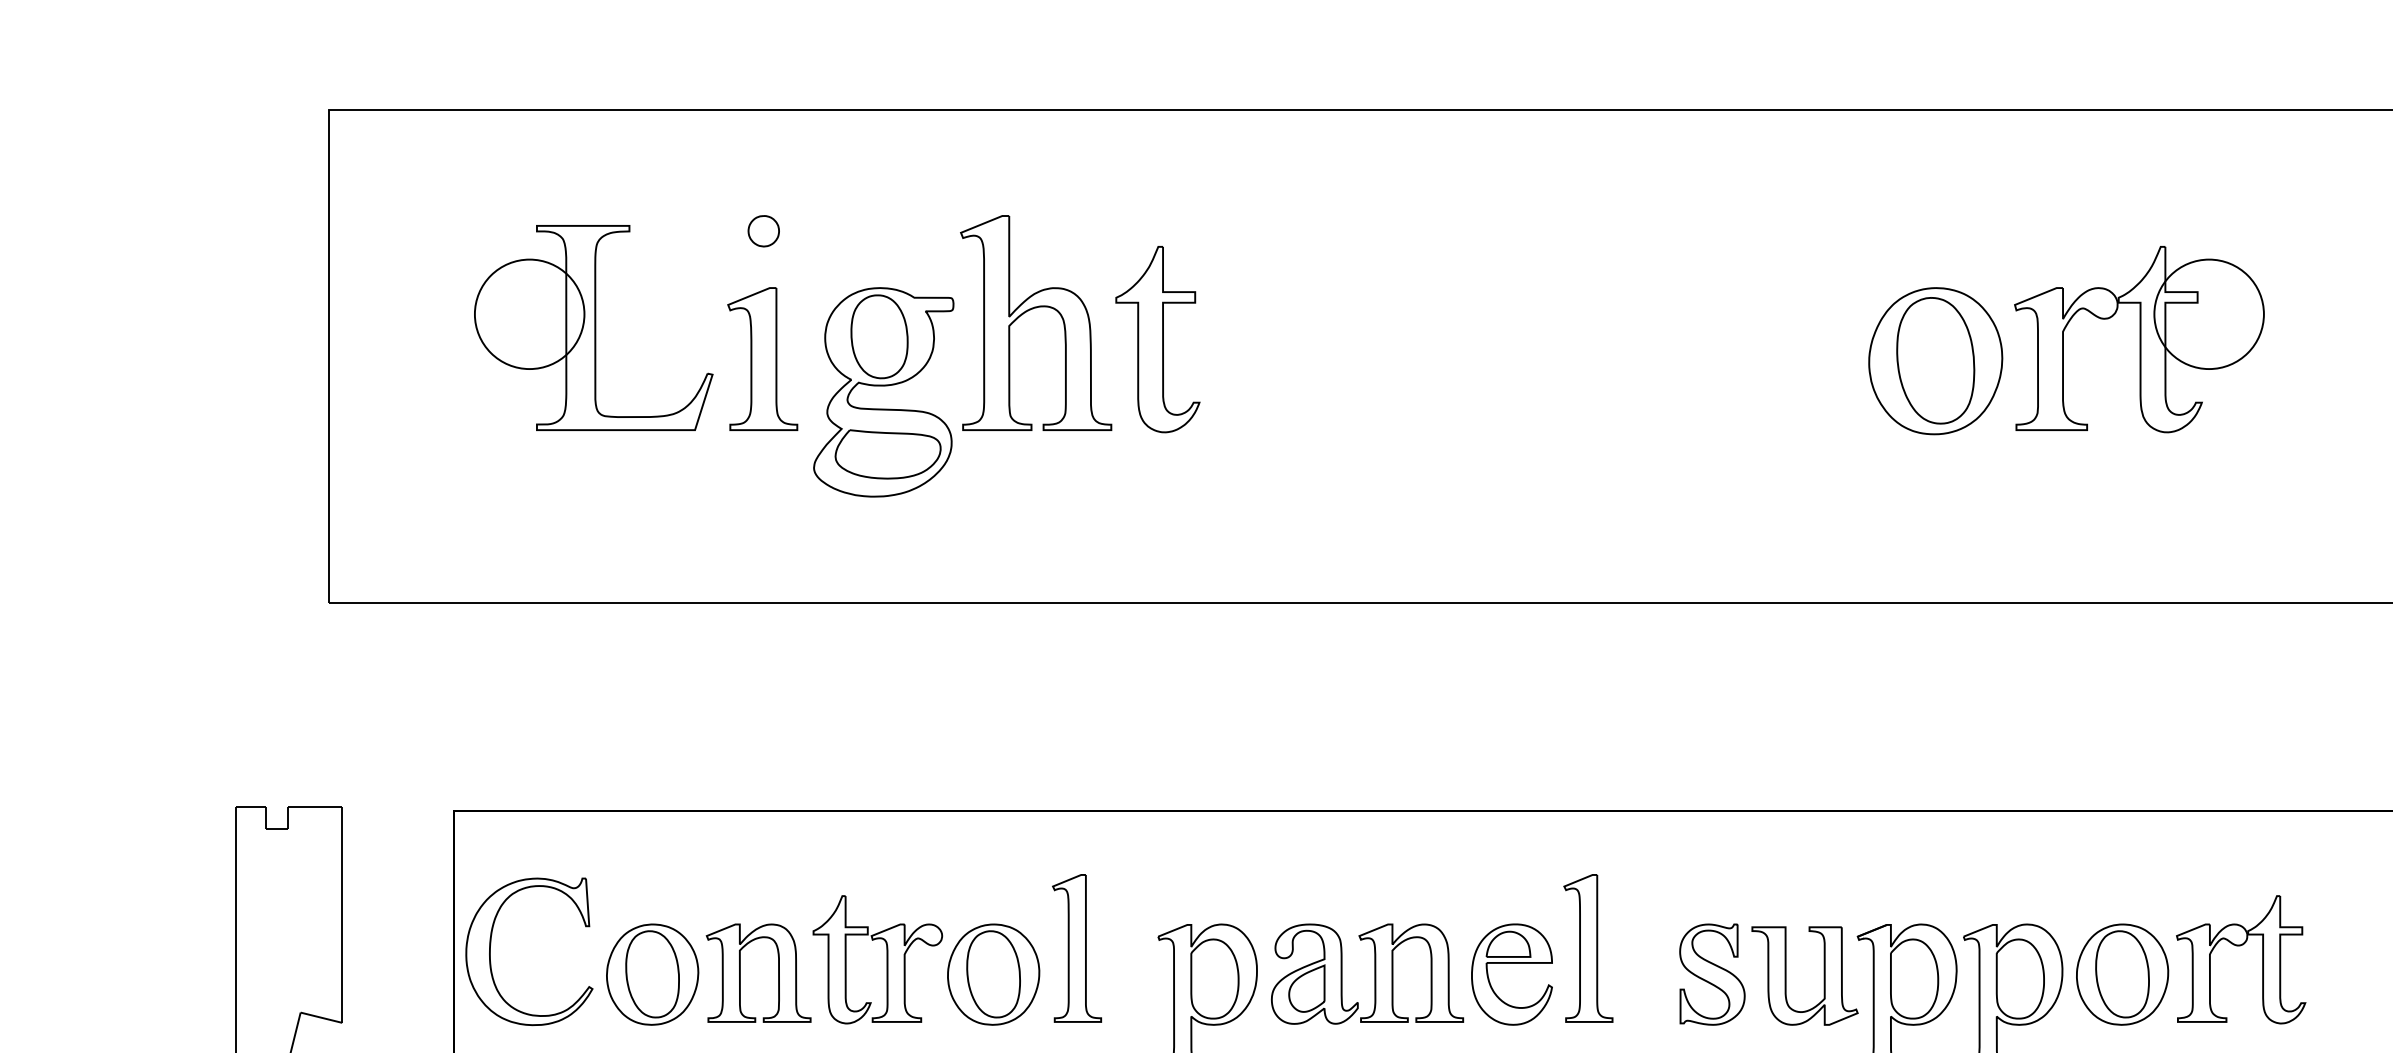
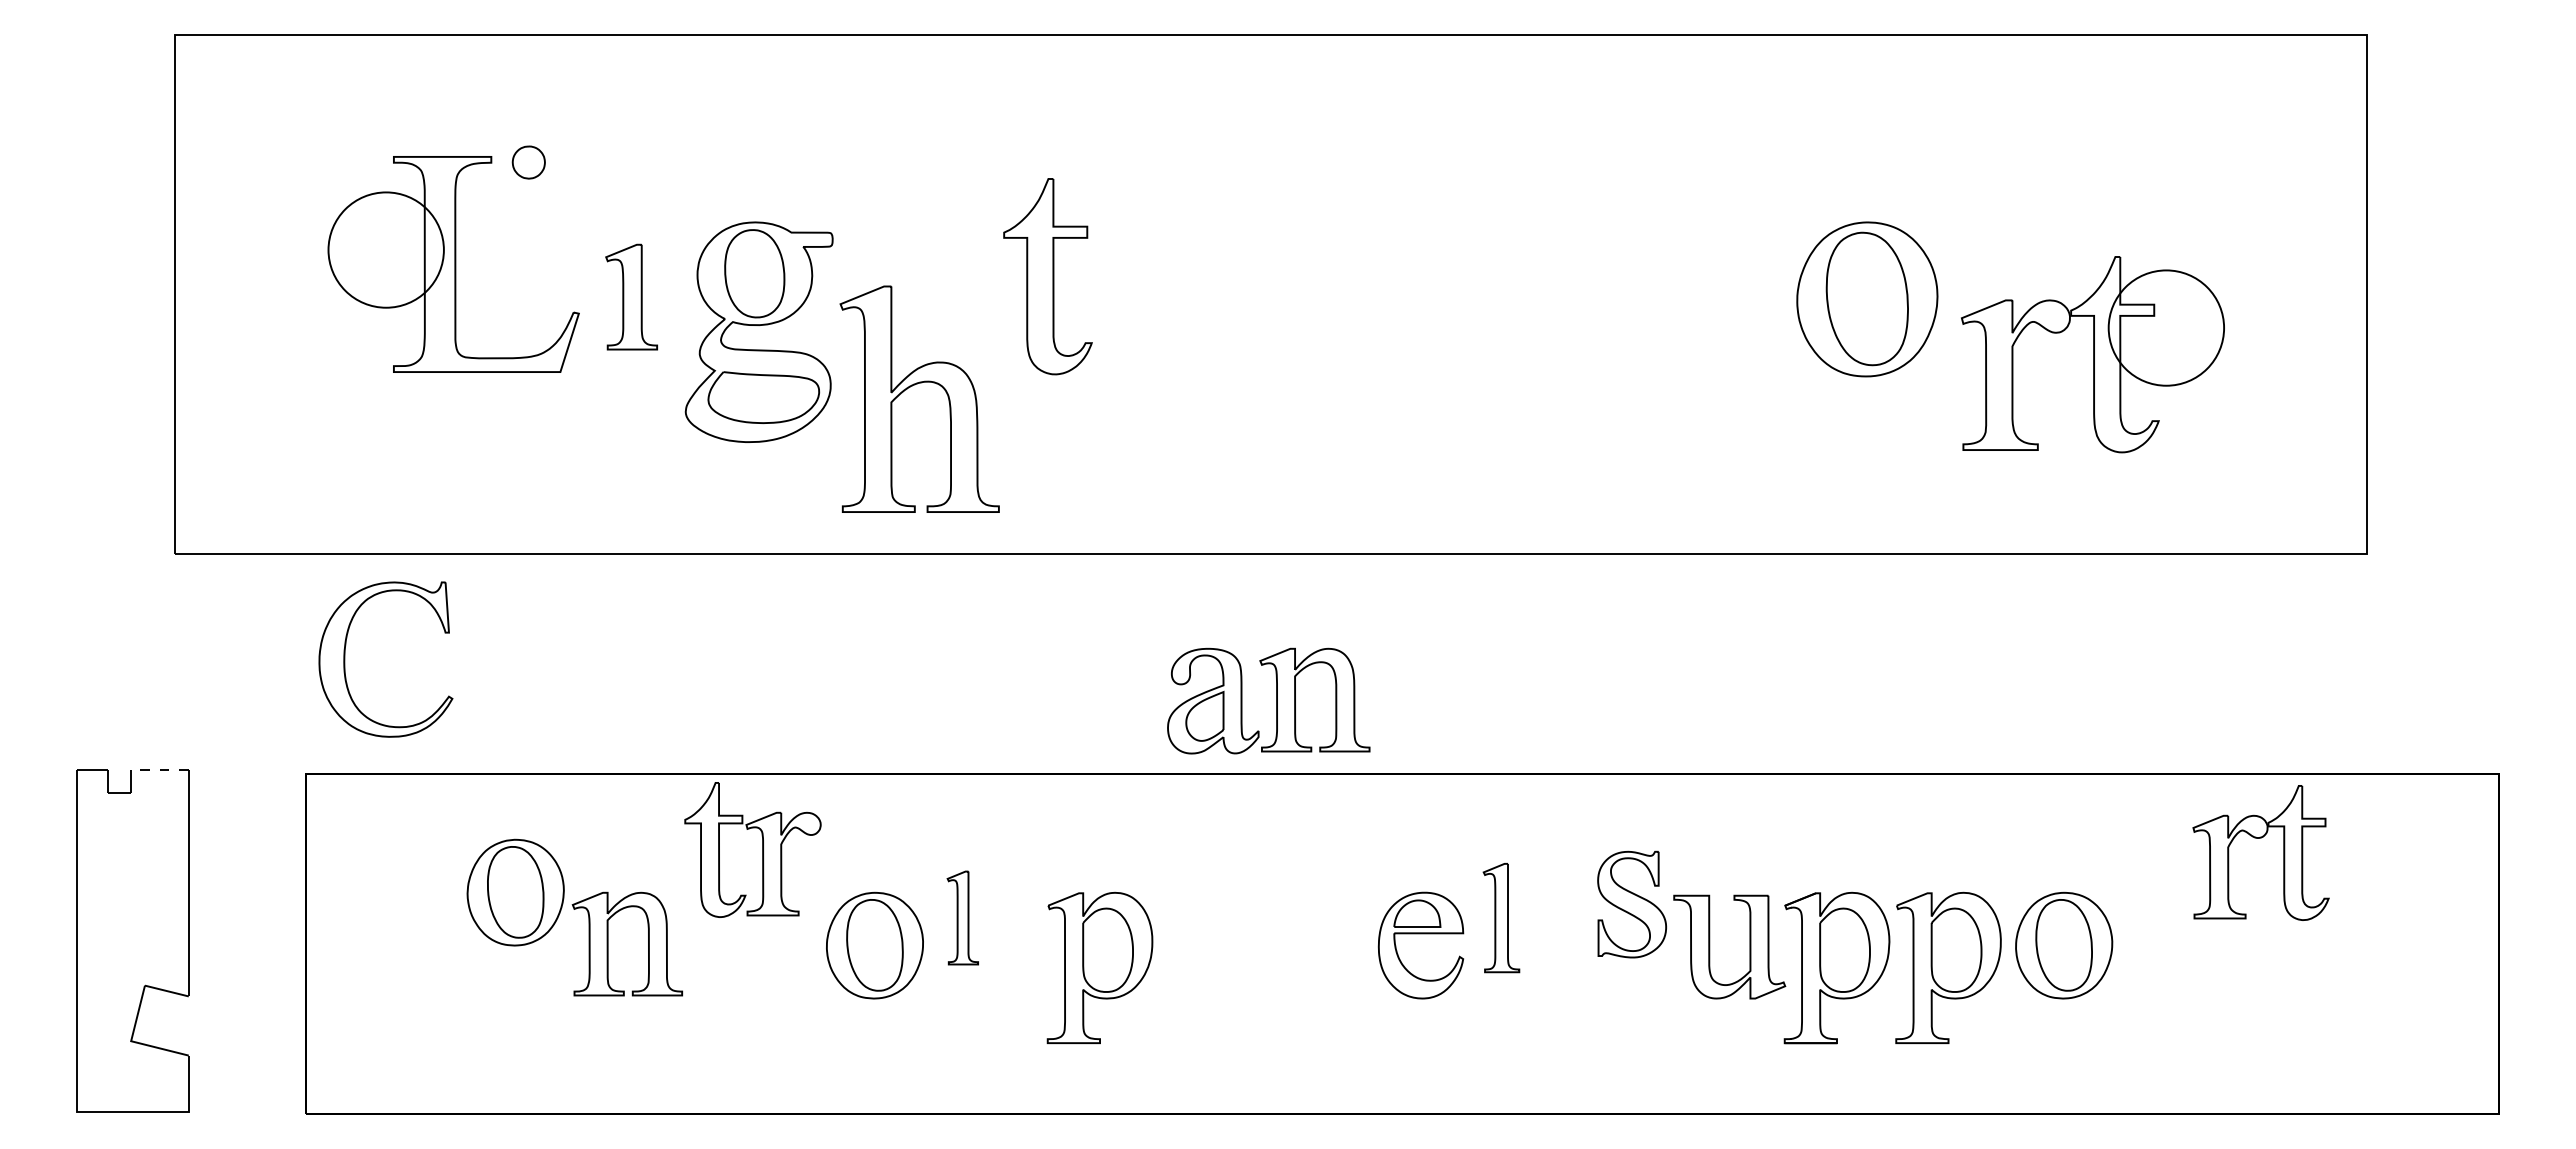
part: (763, 231) -> (528, 162), moved
part: (1029, 310) -> (912, 386), moved
part: (2139, 339) -> (2092, 354), moved
part: (762, 358) -> (631, 296), size x0.7
line: (314, 807) -> (159, 769), solid -> dashed
part: (2240, 946) -> (2260, 838), moved
part: (1076, 947) -> (962, 917), size x0.6
part: (1588, 947) -> (1501, 917), size x0.7
part: (491, 951) -> (345, 659), moved
part: (886, 959) -> (762, 849), moved
part: (1374, 973) -> (1276, 700), moved
part: (652, 974) -> (515, 892), moved
part: (1711, 974) -> (1631, 904), moved

